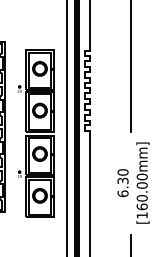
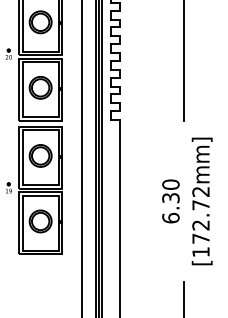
text: (141, 191) -> (199, 214), [160.00mm] -> [172.72mm]

